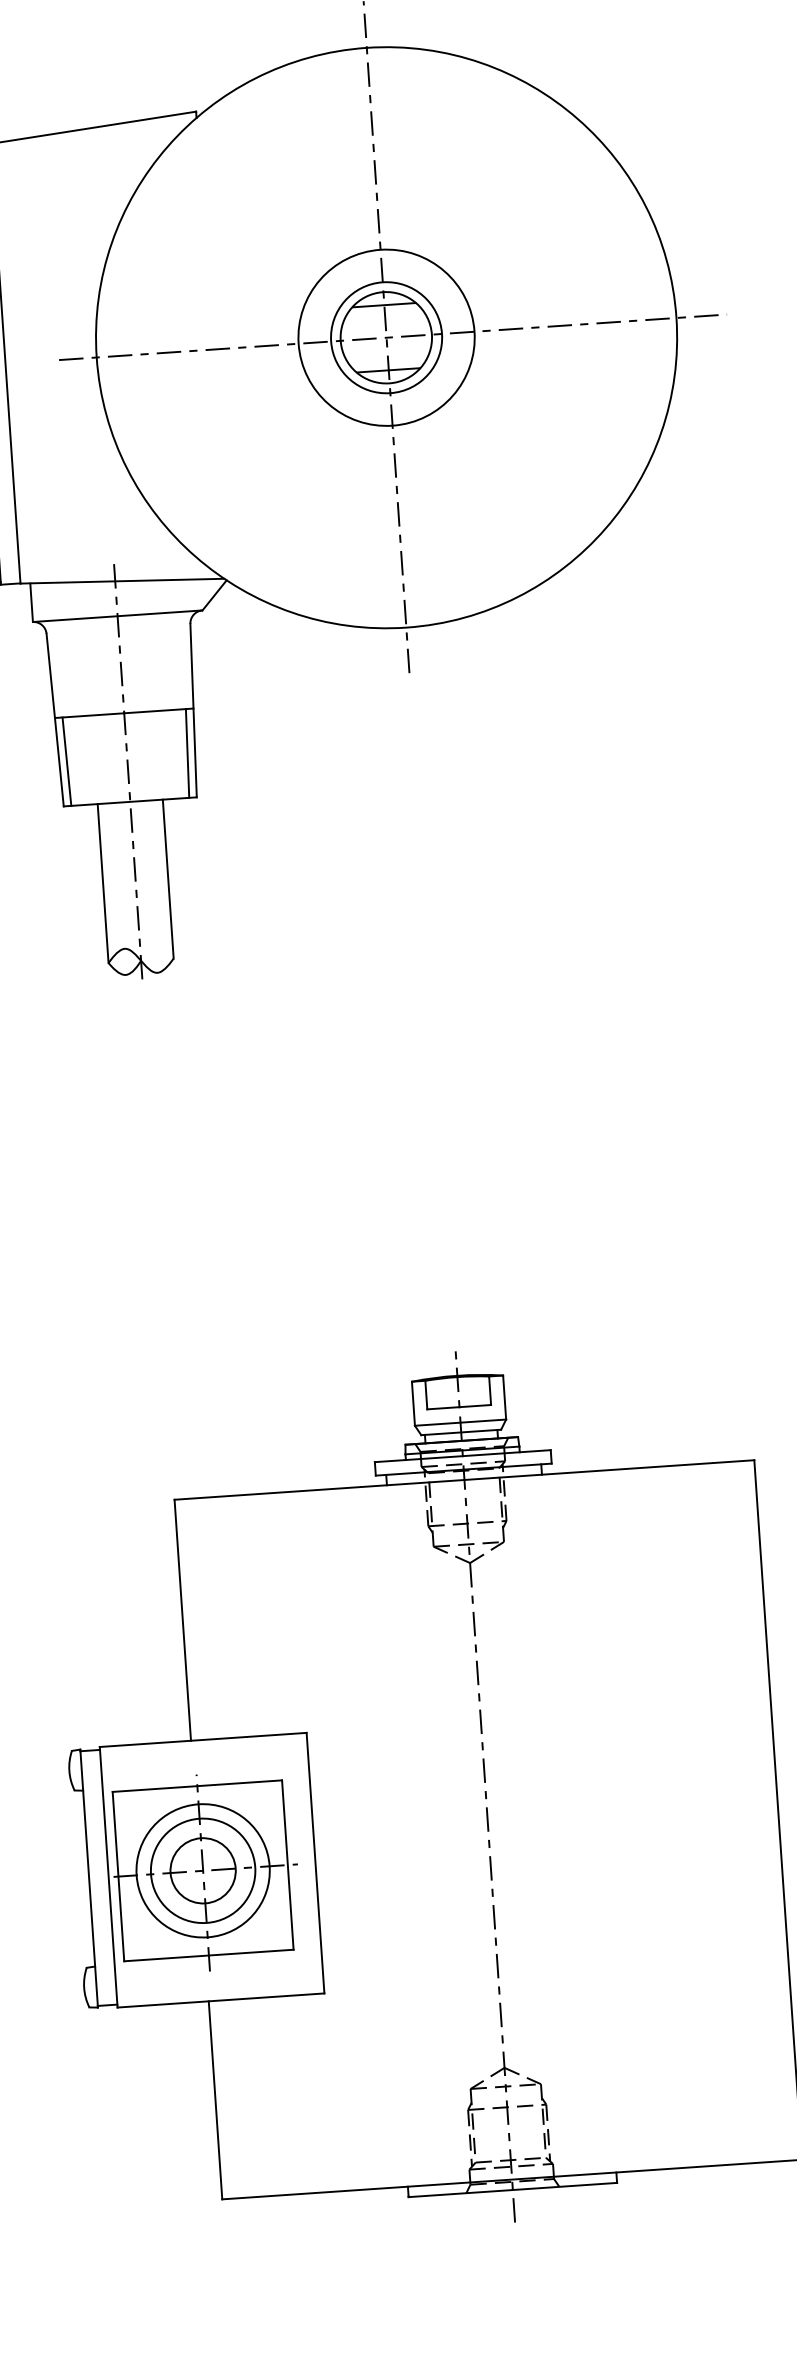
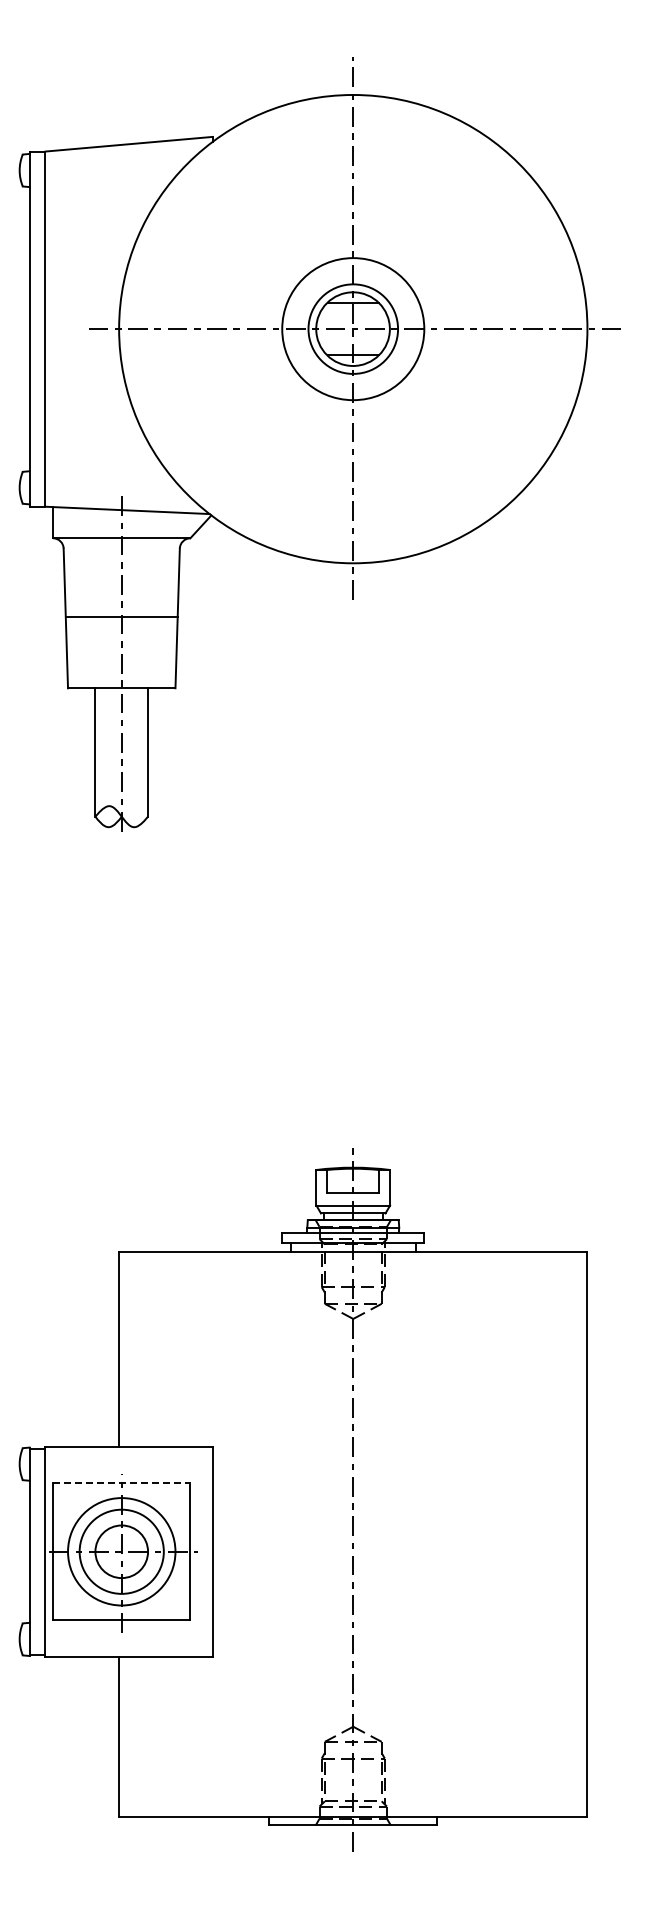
line: (187, 753) -> (170, 652), removed
line: (66, 761) -> (72, 652), removed
line: (198, 1786) -> (122, 1483), solid -> dashed

